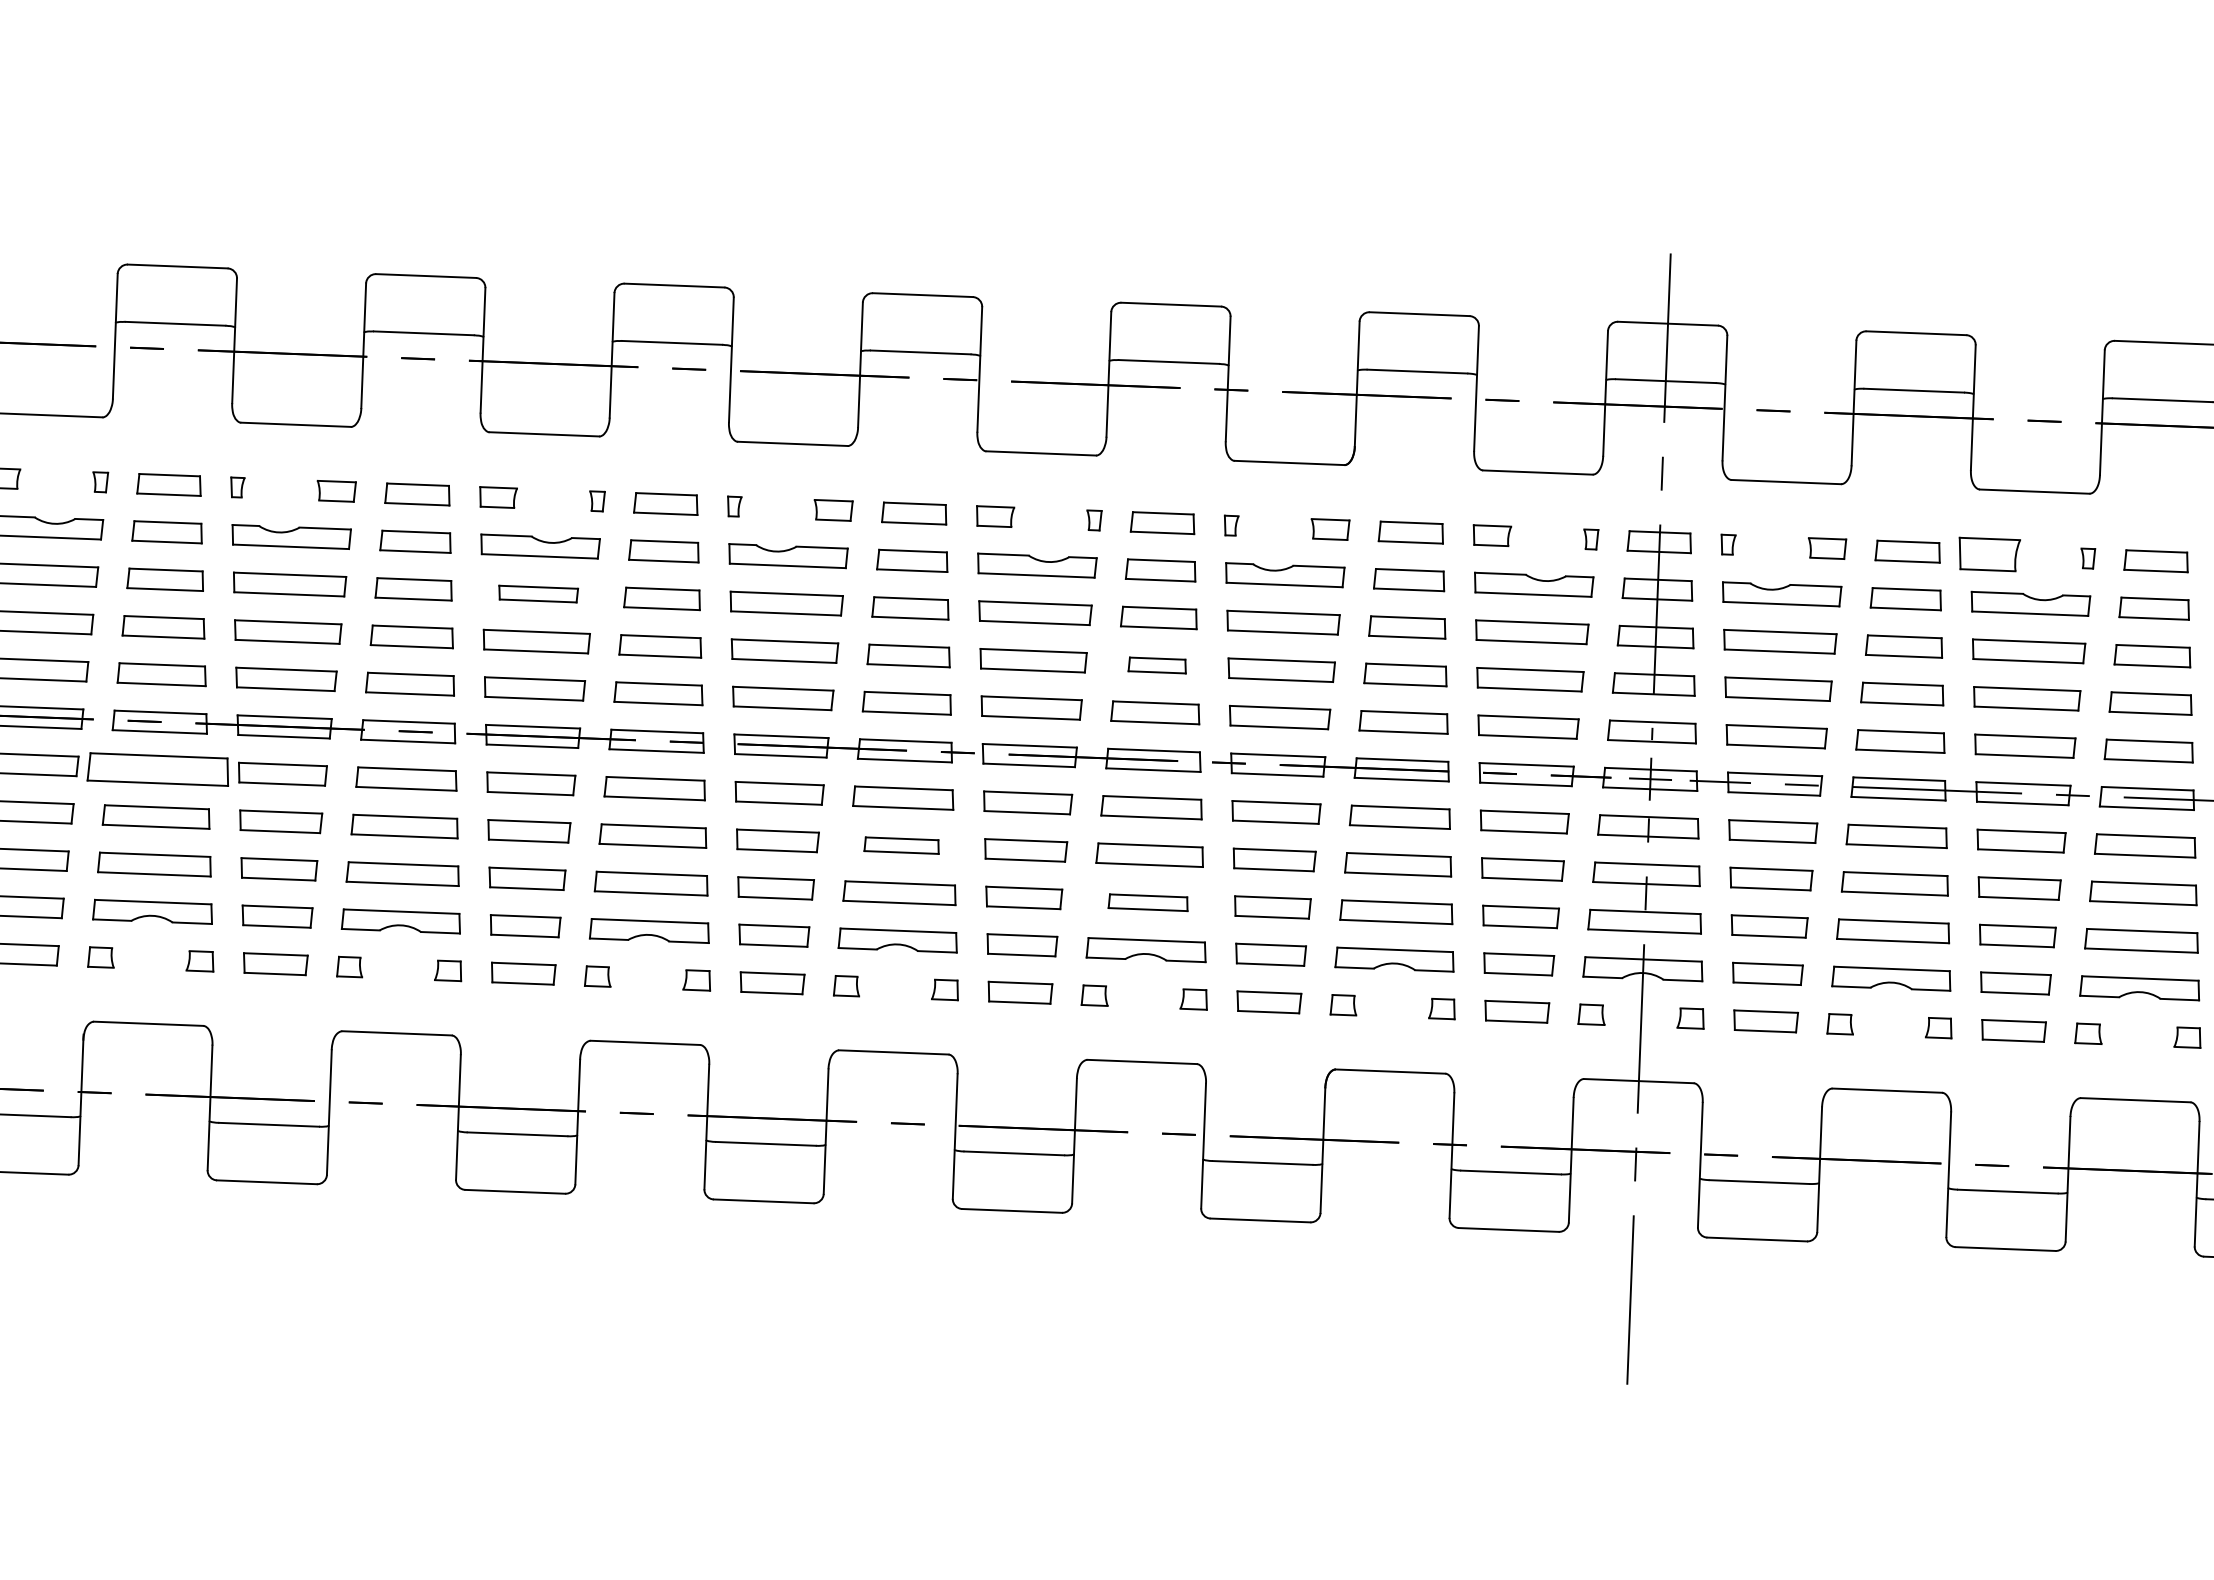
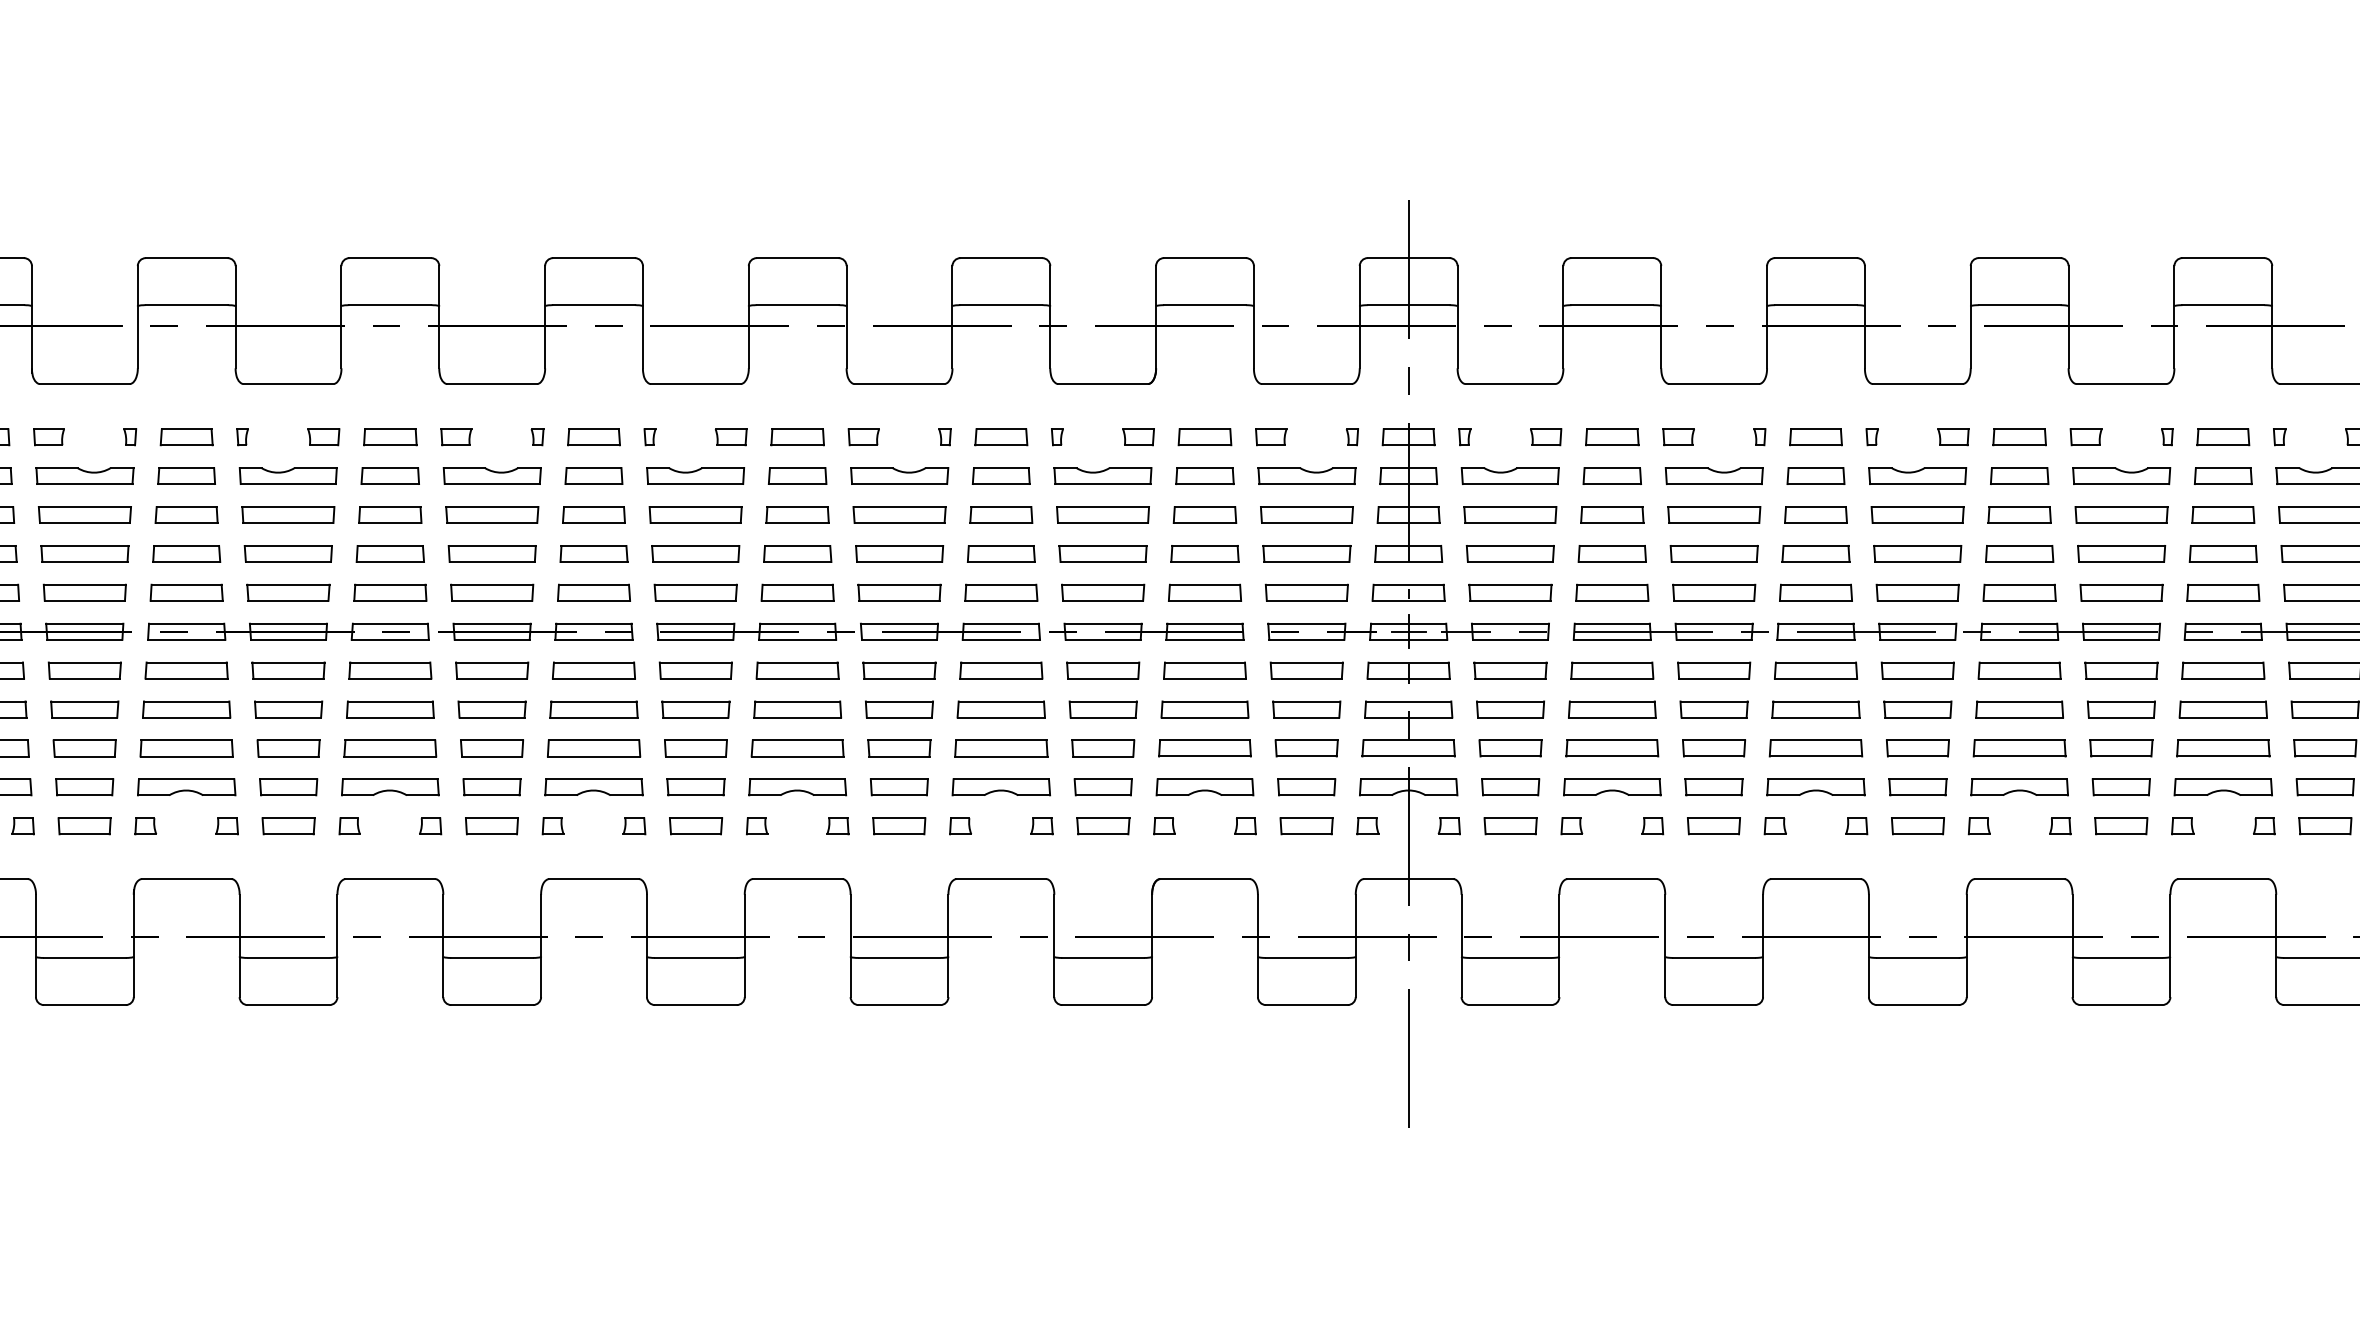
part: (1988, 555) -> (1678, 437), size x0.62
part: (538, 593) -> (492, 514), size x1.43
part: (1157, 664) -> (1001, 553), size x1.43
part: (158, 769) -> (186, 670), size x0.71
part: (901, 845) -> (797, 709), size x1.43
part: (1148, 902) -> (1001, 748), size x1.43

